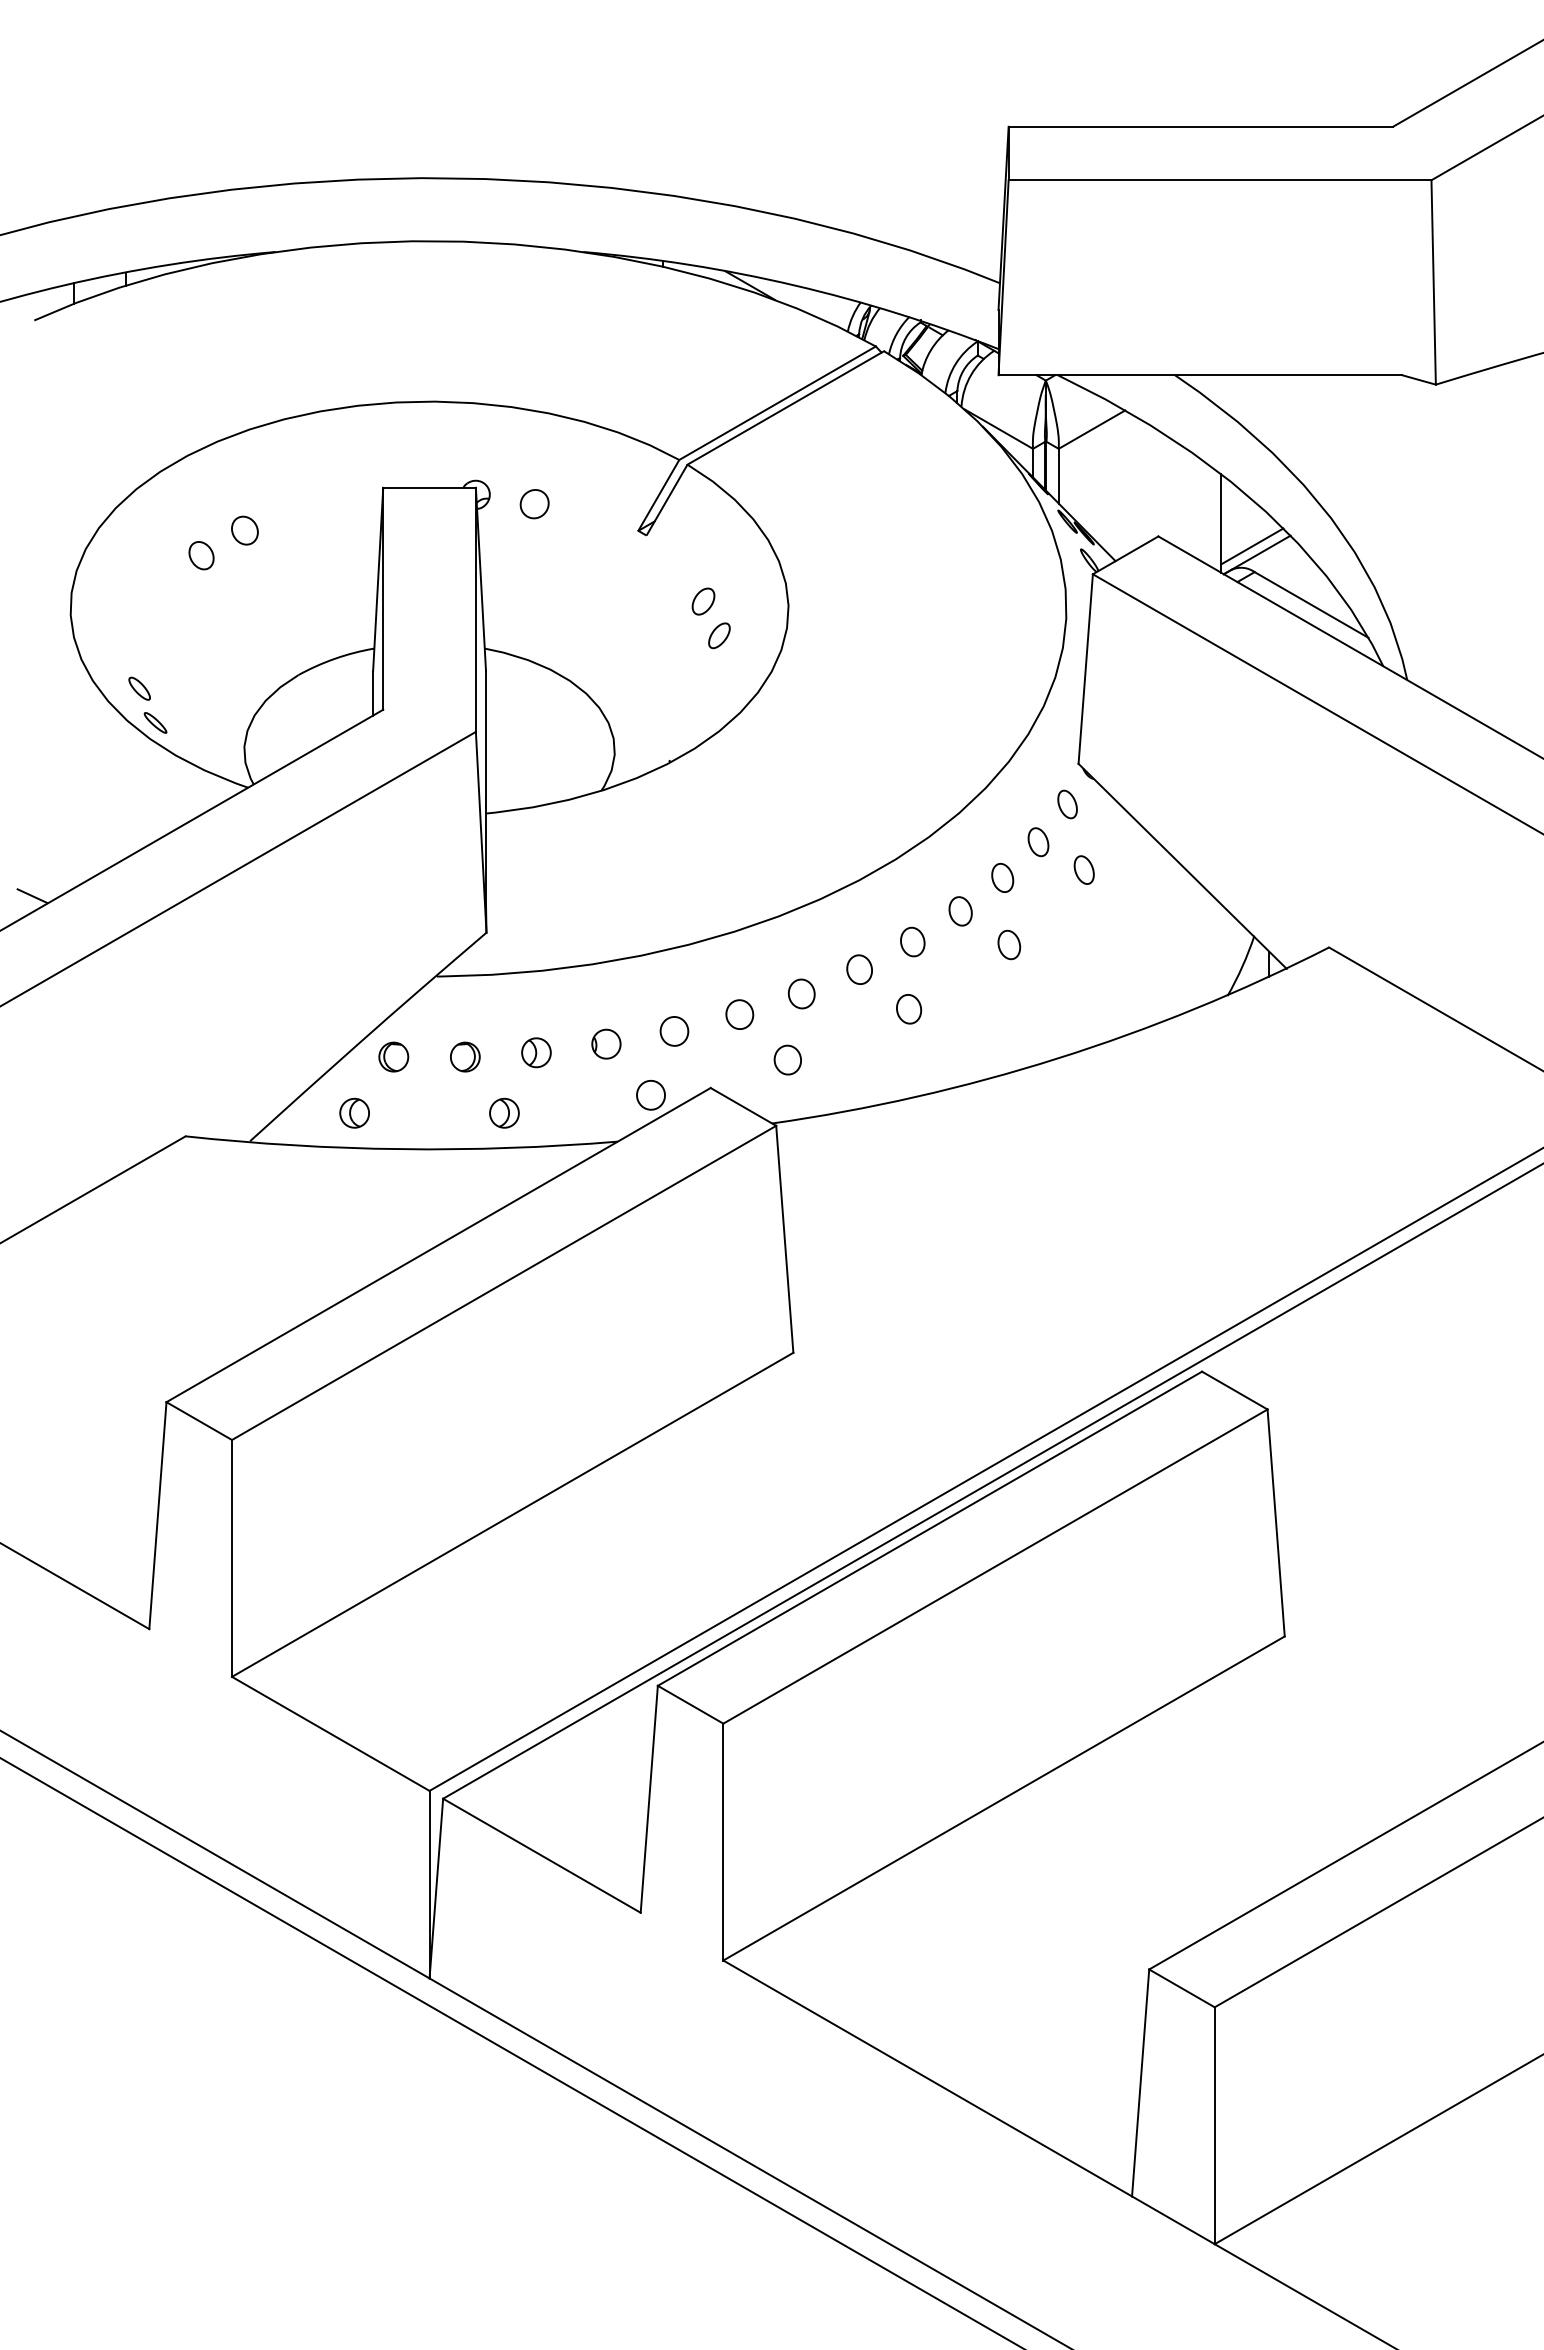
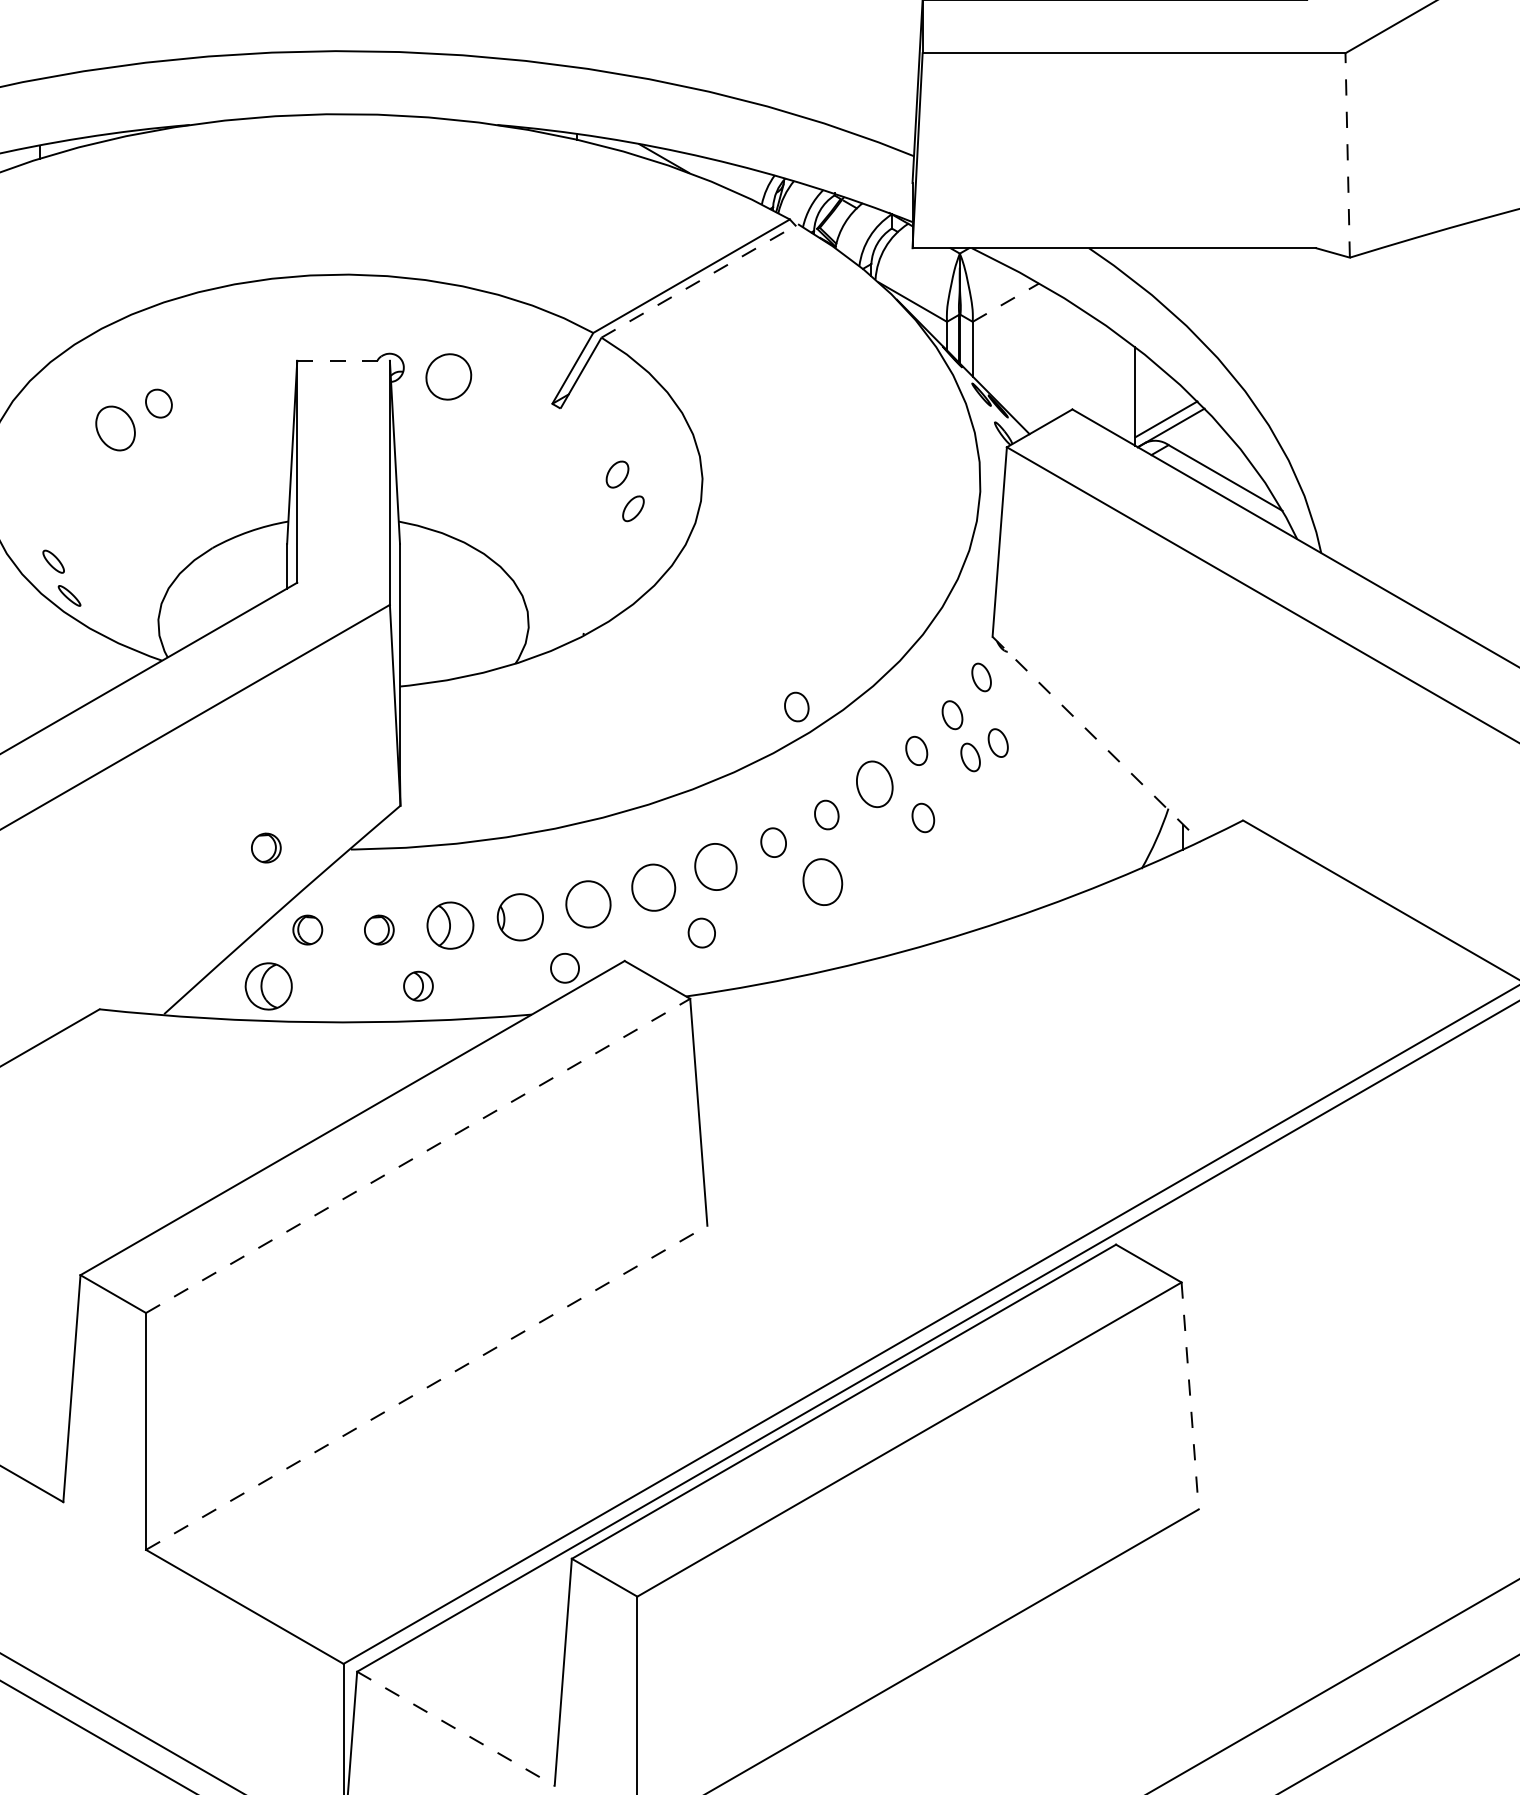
line: (1433, 281) -> (1347, 154), solid -> dashed
line: (786, 407) -> (700, 280), solid -> dashed
line: (1092, 429) -> (1006, 302), solid -> dashed
line: (430, 487) -> (344, 360), solid -> dashed
part: (534, 504) -> (448, 377), size x1.6
part: (201, 555) -> (115, 428), size x1.6
part: (882, 833) -> (796, 706), added
line: (1183, 866) -> (1097, 739), solid -> dashed
part: (1056, 884) -> (970, 757), added
part: (960, 911) -> (874, 784), size x1.6
part: (352, 974) -> (266, 847), added
part: (801, 993) -> (715, 866), size x1.6
part: (909, 1009) -> (823, 882), size x1.6
part: (739, 1014) -> (653, 887), size x1.6
part: (674, 1031) -> (588, 904), size x1.6
part: (606, 1043) -> (520, 916), size x1.6
part: (536, 1052) -> (450, 925), size x1.6
part: (354, 1112) -> (268, 985), size x1.6
line: (504, 1282) -> (418, 1155), solid -> dashed
line: (513, 1514) -> (427, 1387), solid -> dashed
line: (1276, 1522) -> (1190, 1395), solid -> dashed
line: (542, 1856) -> (456, 1729), solid -> dashed

